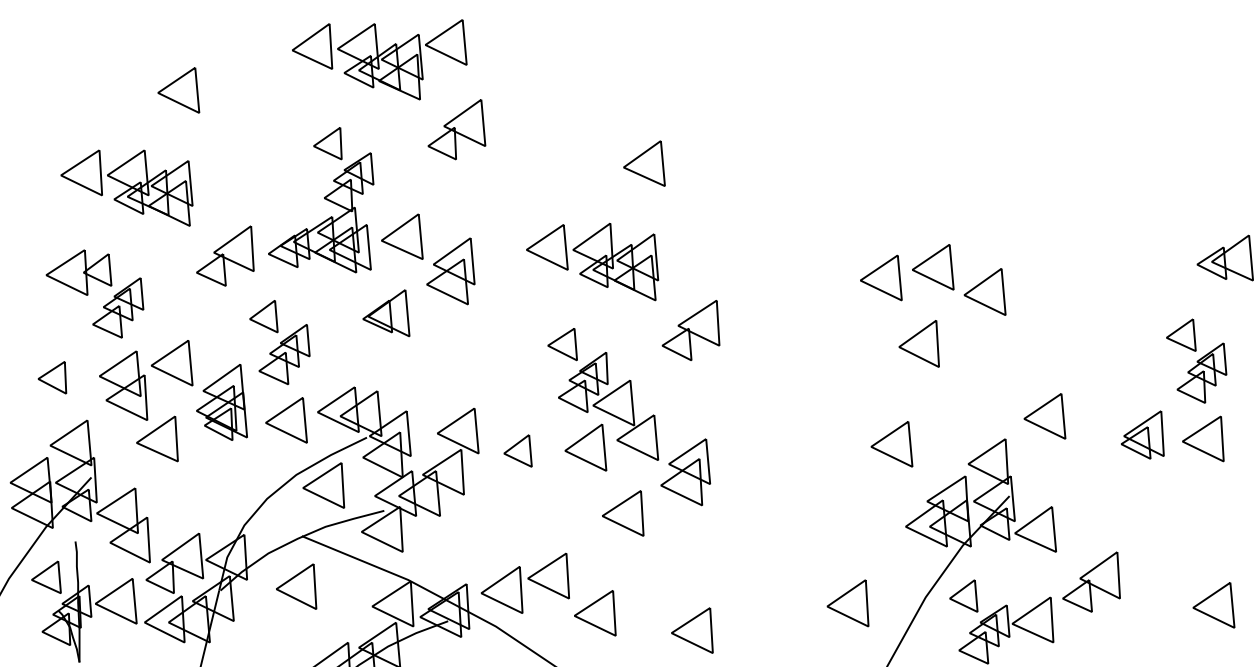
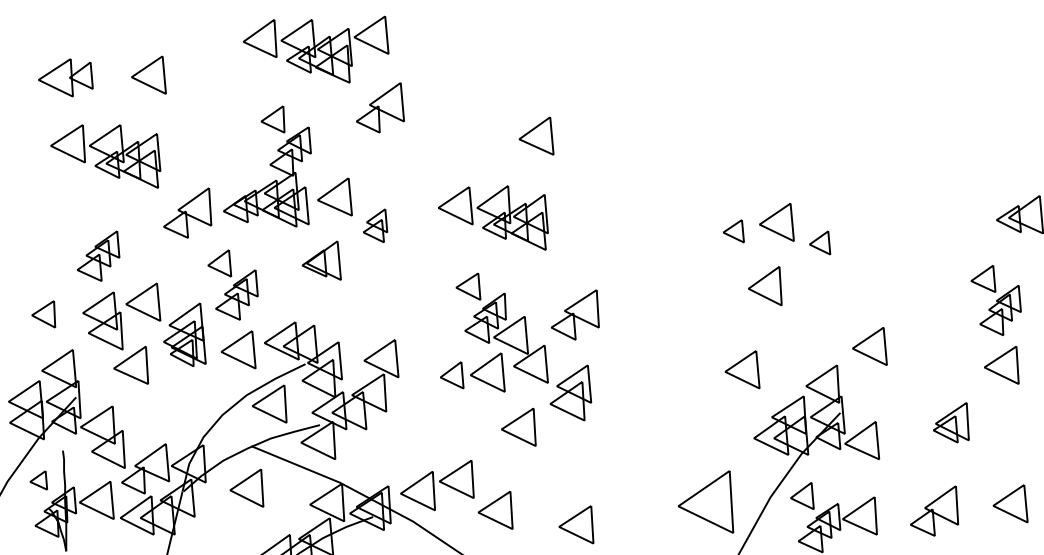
part: (450, 271) -> (375, 225), size x0.6
part: (78, 272) -> (65, 77), moved
part: (881, 277) -> (733, 230), size x0.6
part: (984, 291) -> (819, 242), size x0.6
part: (690, 330) -> (574, 314), moved
part: (1142, 434) -> (951, 422), moved
part: (517, 450) -> (451, 374), moved
part: (46, 576) -> (38, 479), size x0.7
part: (1091, 581) -> (934, 510), moved
part: (847, 603) -> (705, 502), size x1.6

